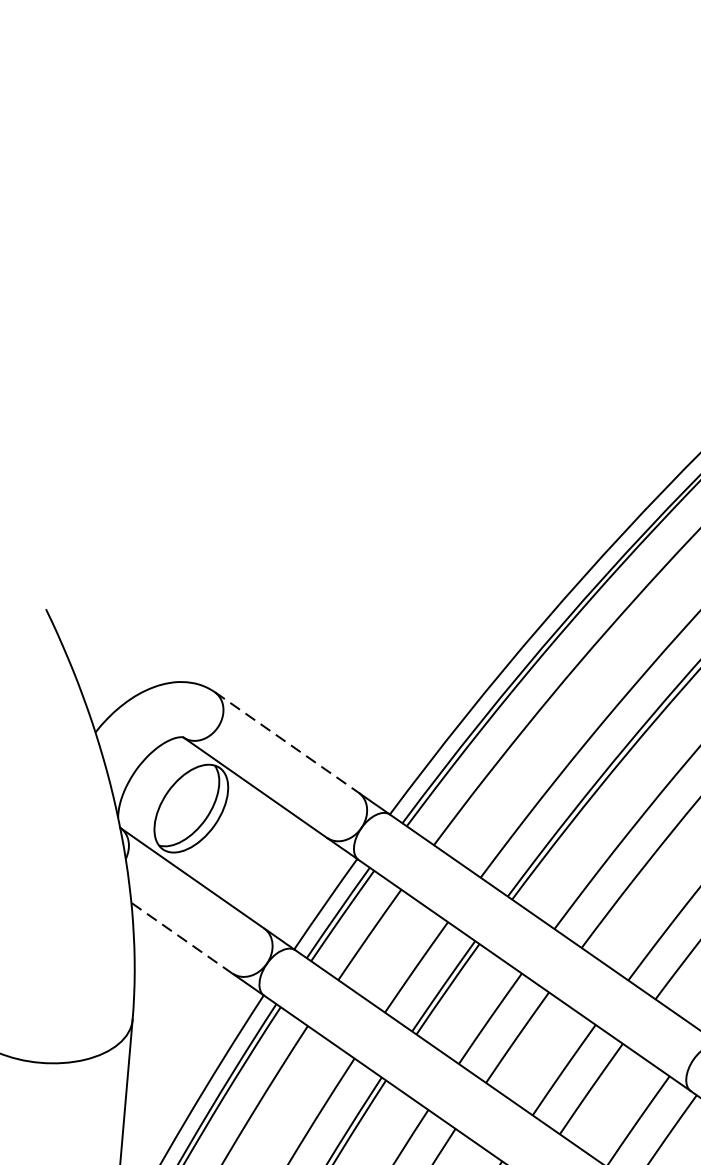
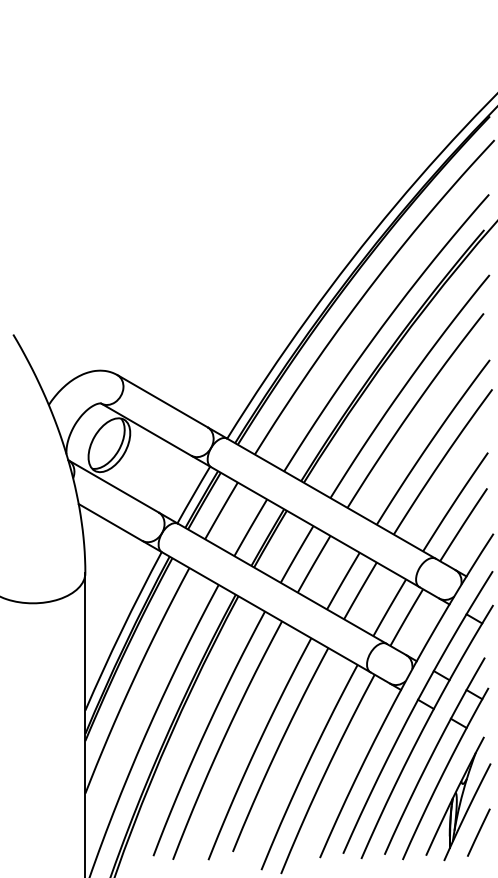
line: (288, 743) -> (163, 401), dashed -> solid
line: (182, 938) -> (110, 522), dashed -> solid

